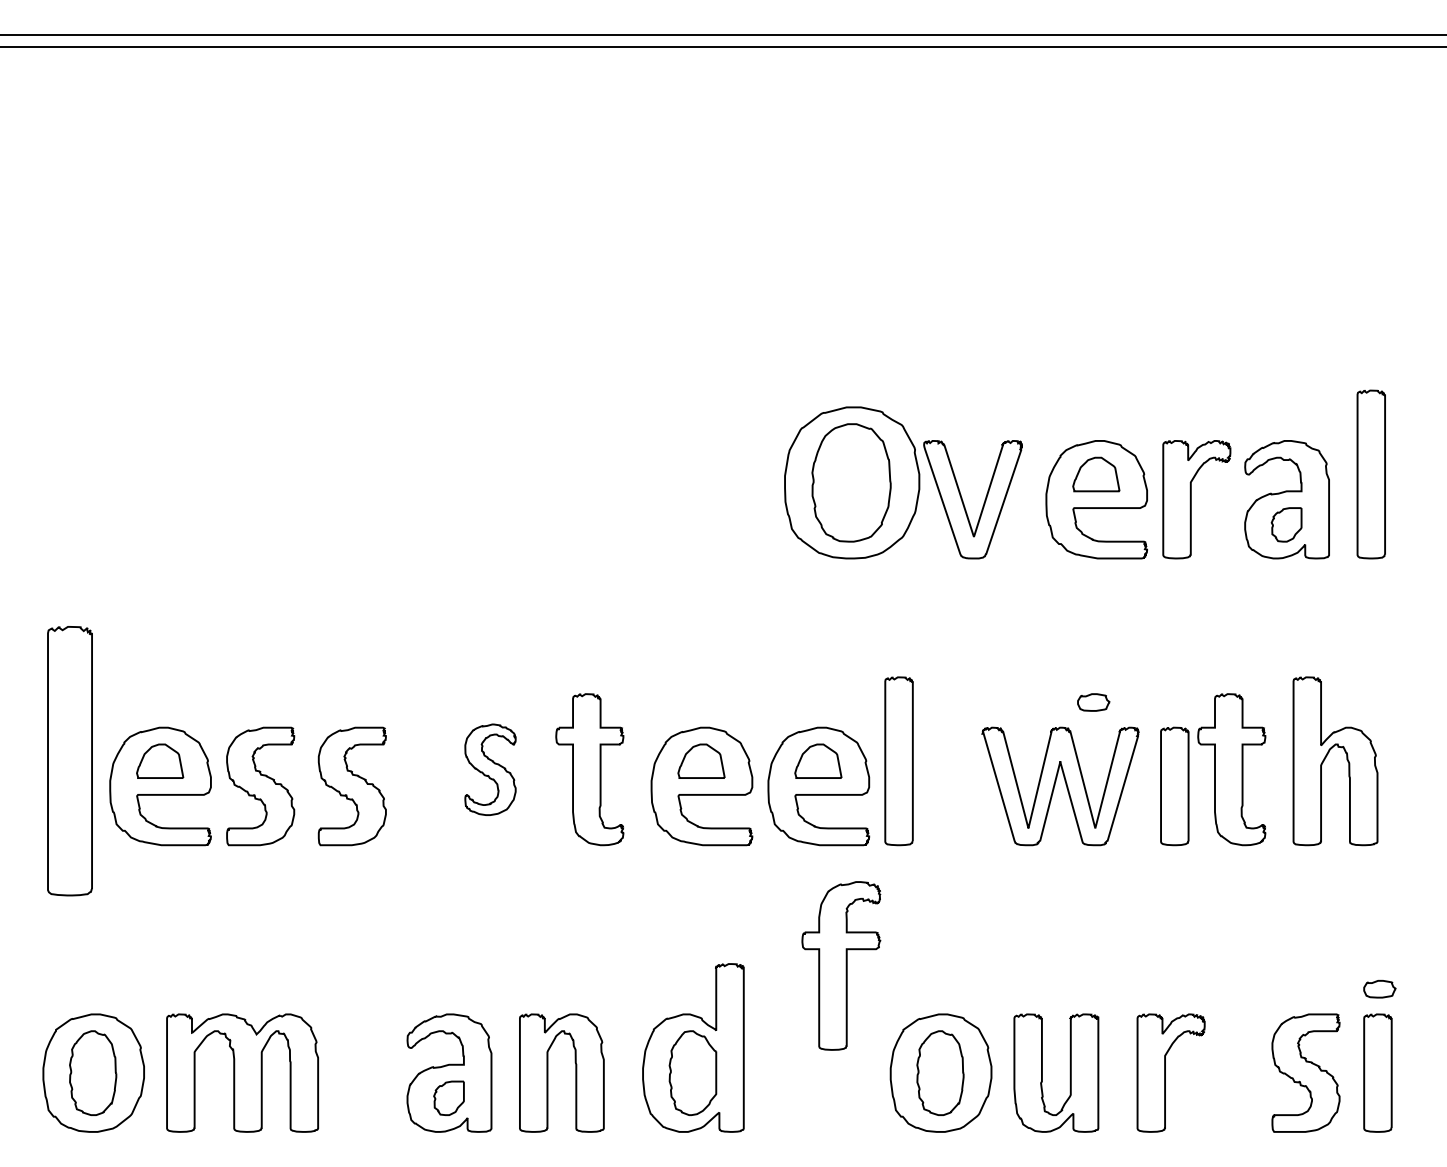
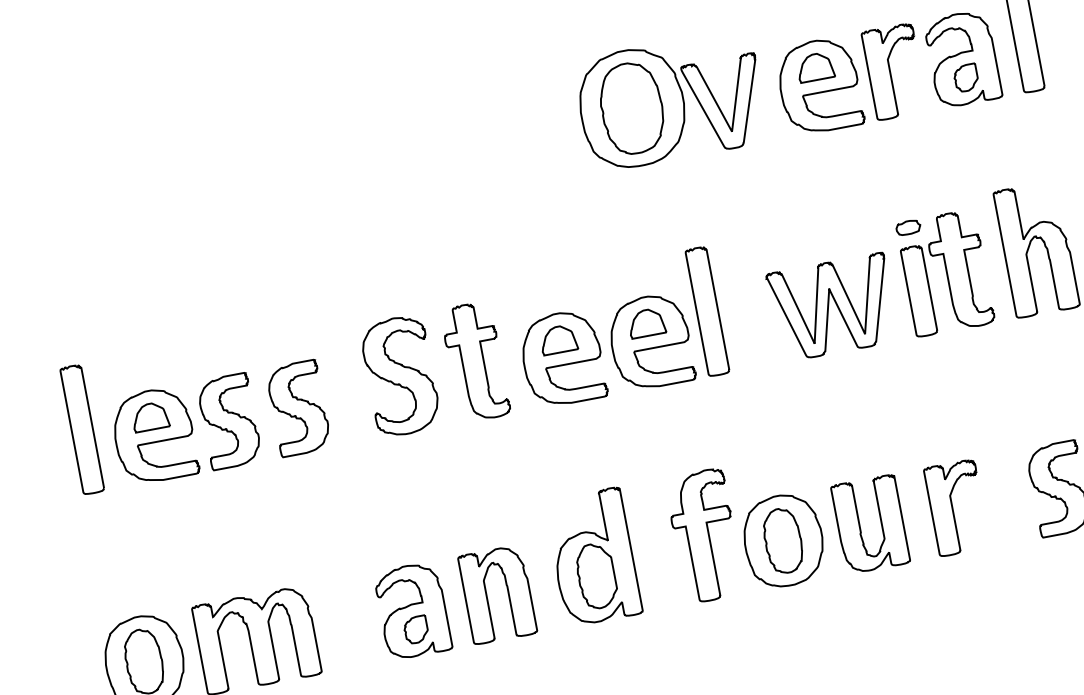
part: (1093, 702) -> (908, 227), moved
part: (69, 761) -> (81, 429), size x0.62
part: (490, 769) -> (400, 375), size x1.67
part: (841, 965) -> (704, 535), moved

